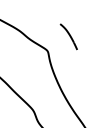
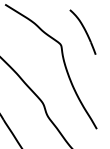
part: (68, 36) -> (82, 31), size x1.67

